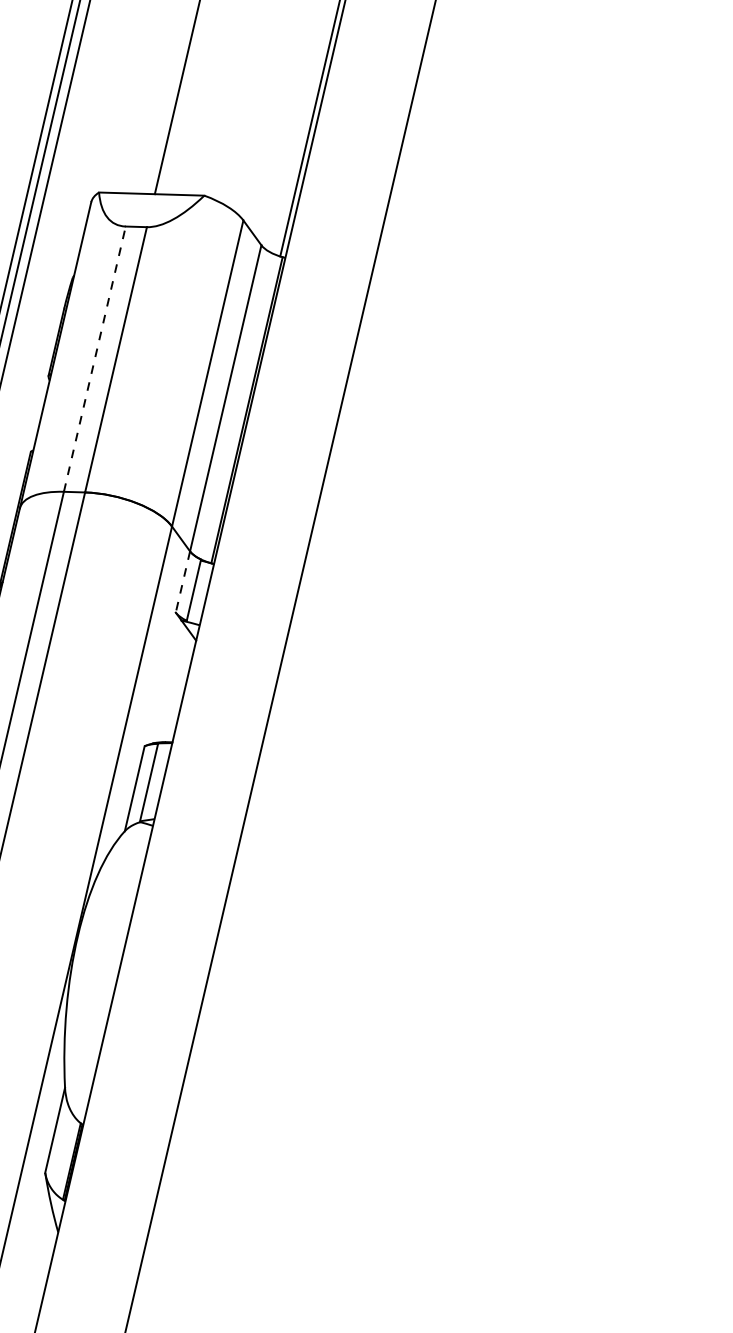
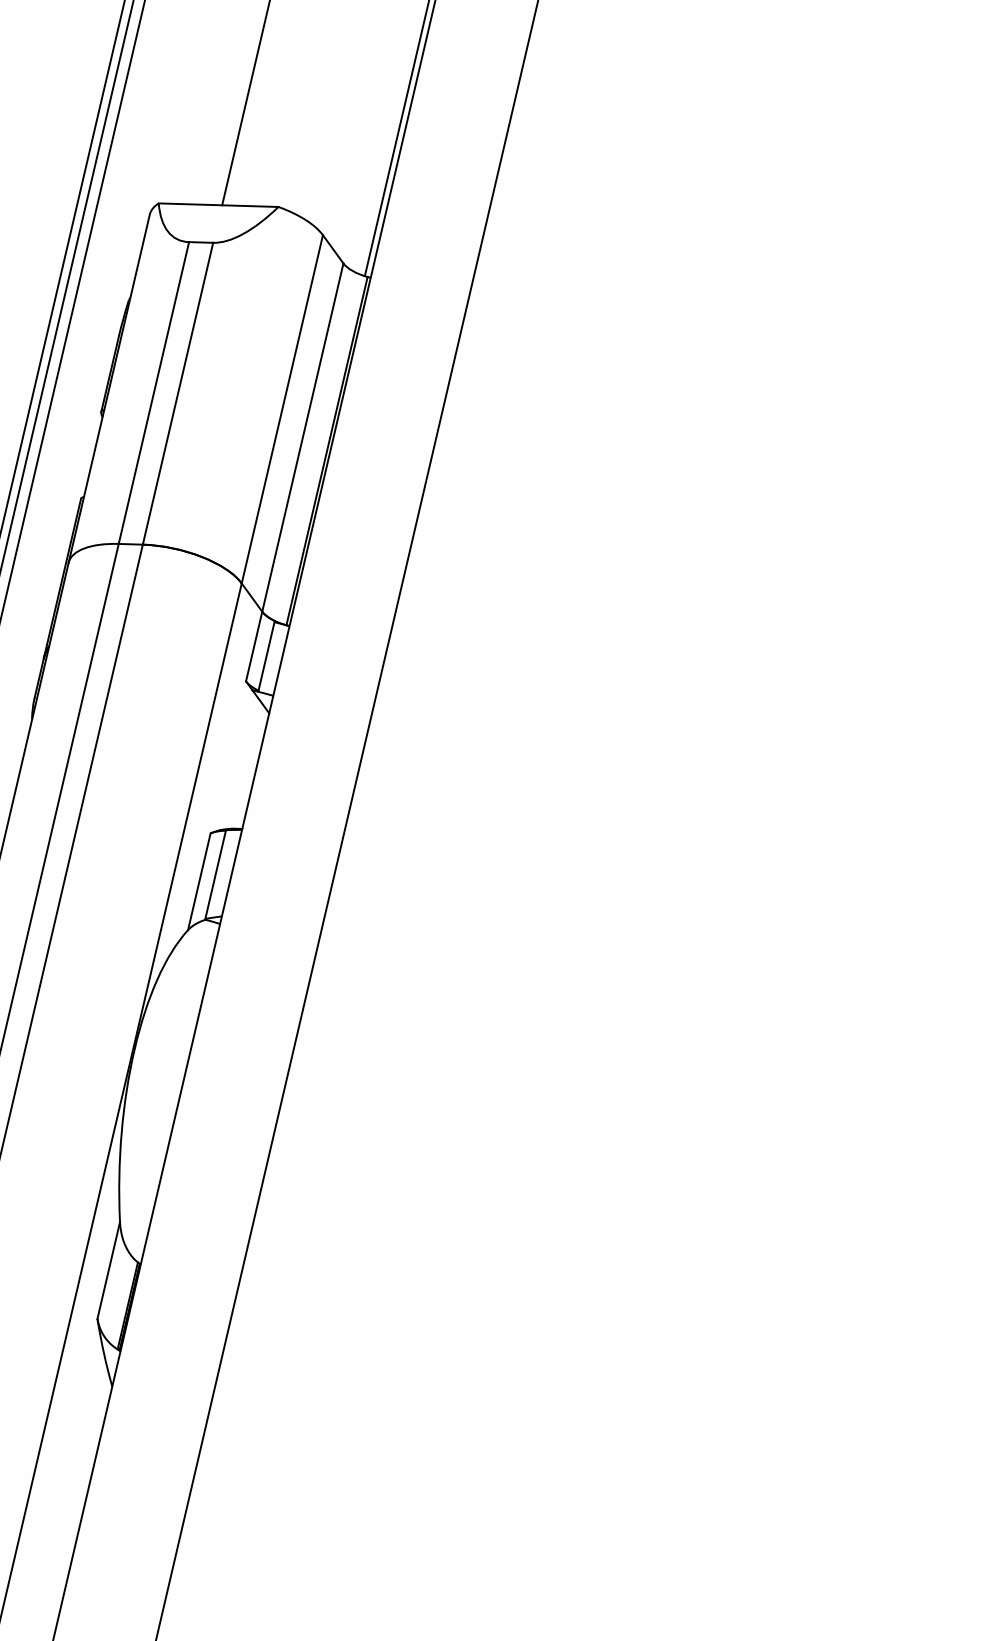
line: (94, 359) -> (153, 393), dashed -> solid
line: (183, 581) -> (254, 646), dashed -> solid

